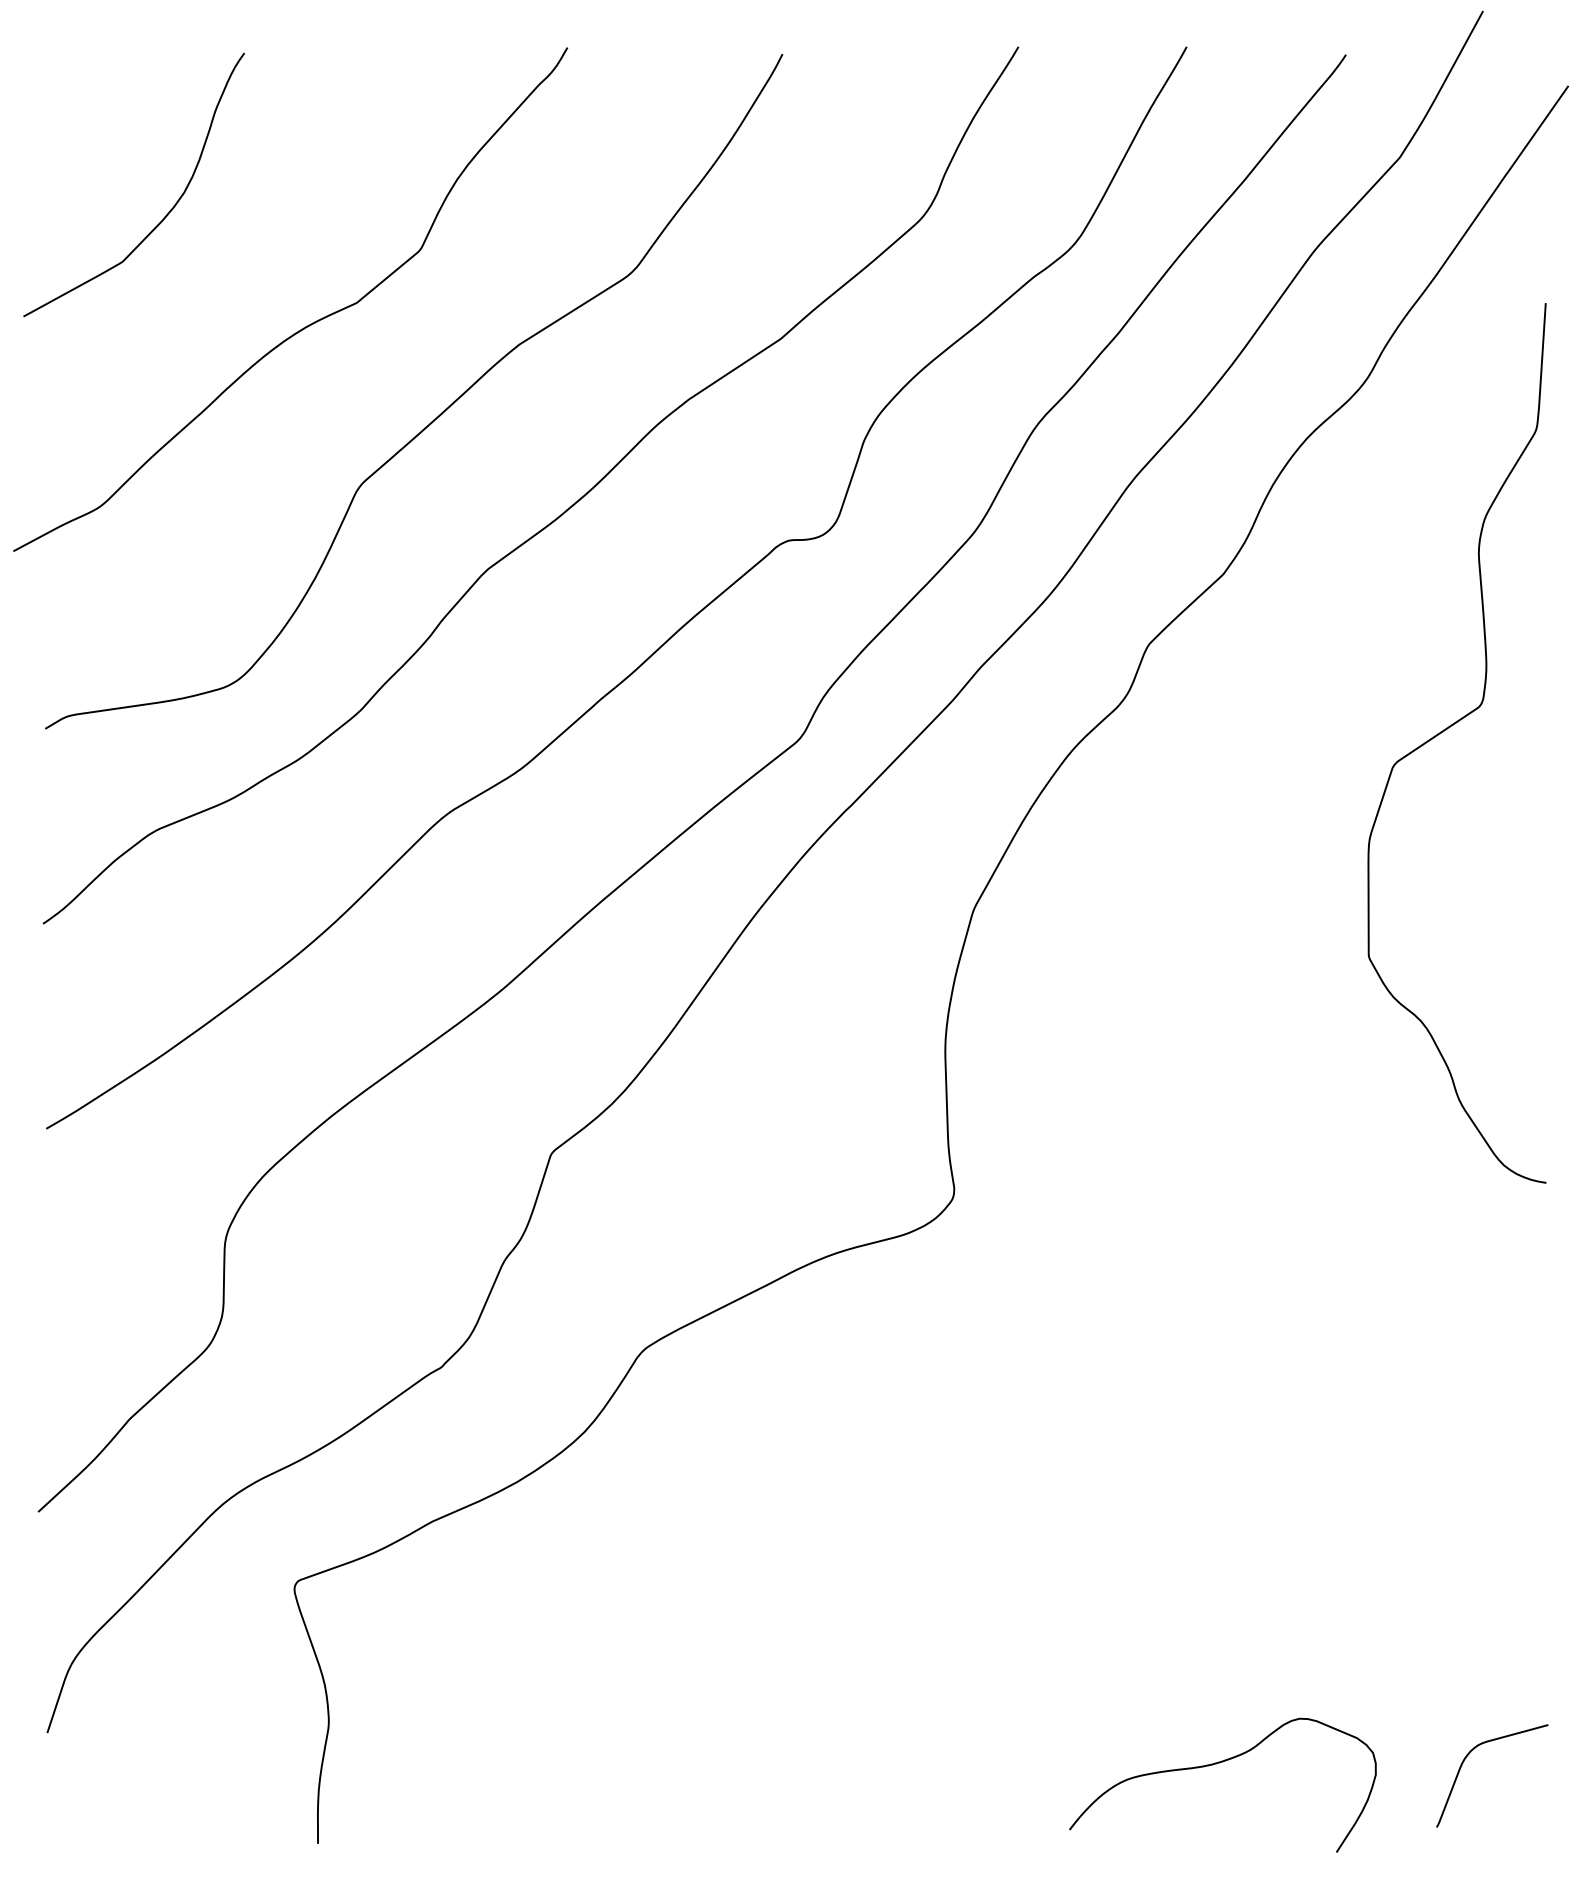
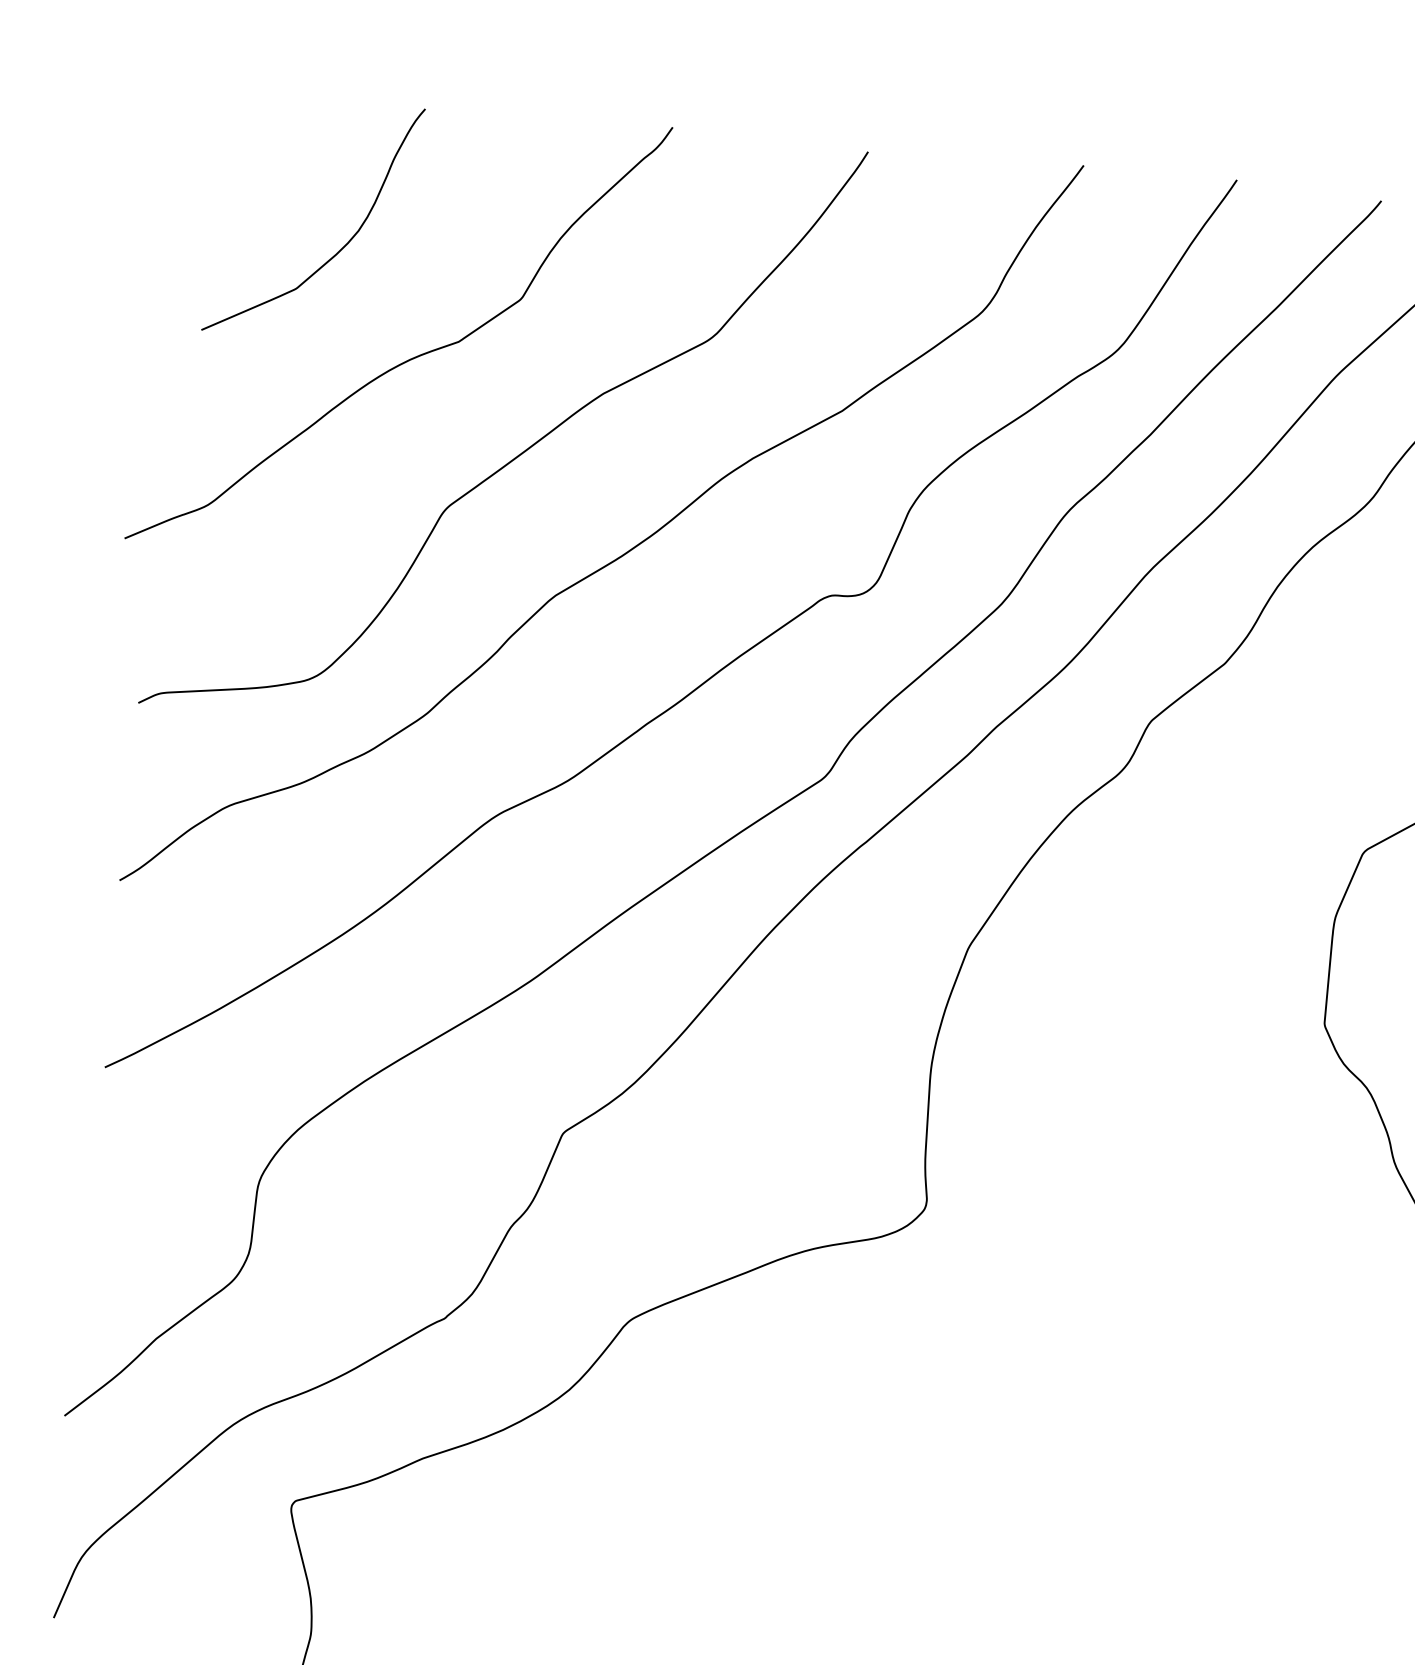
curve: (169, 210) -> (343, 245), moved

